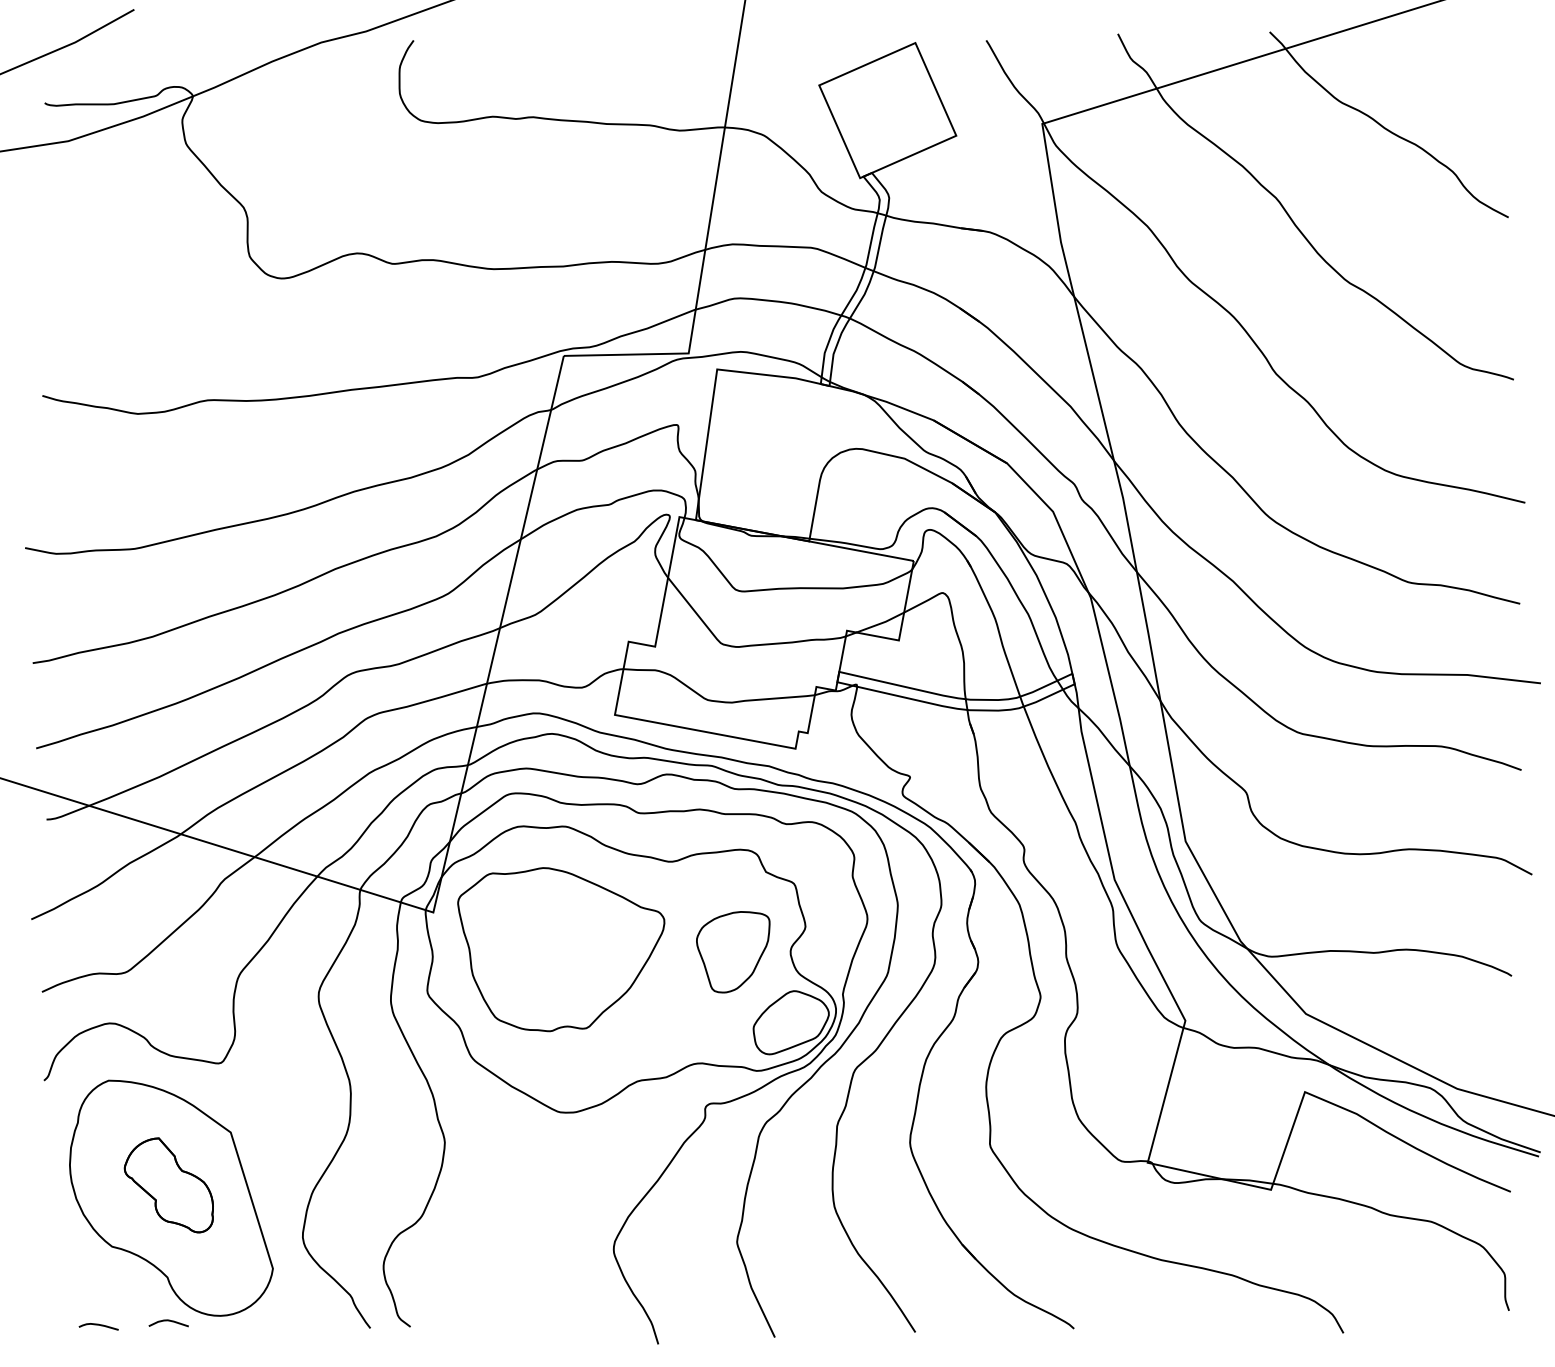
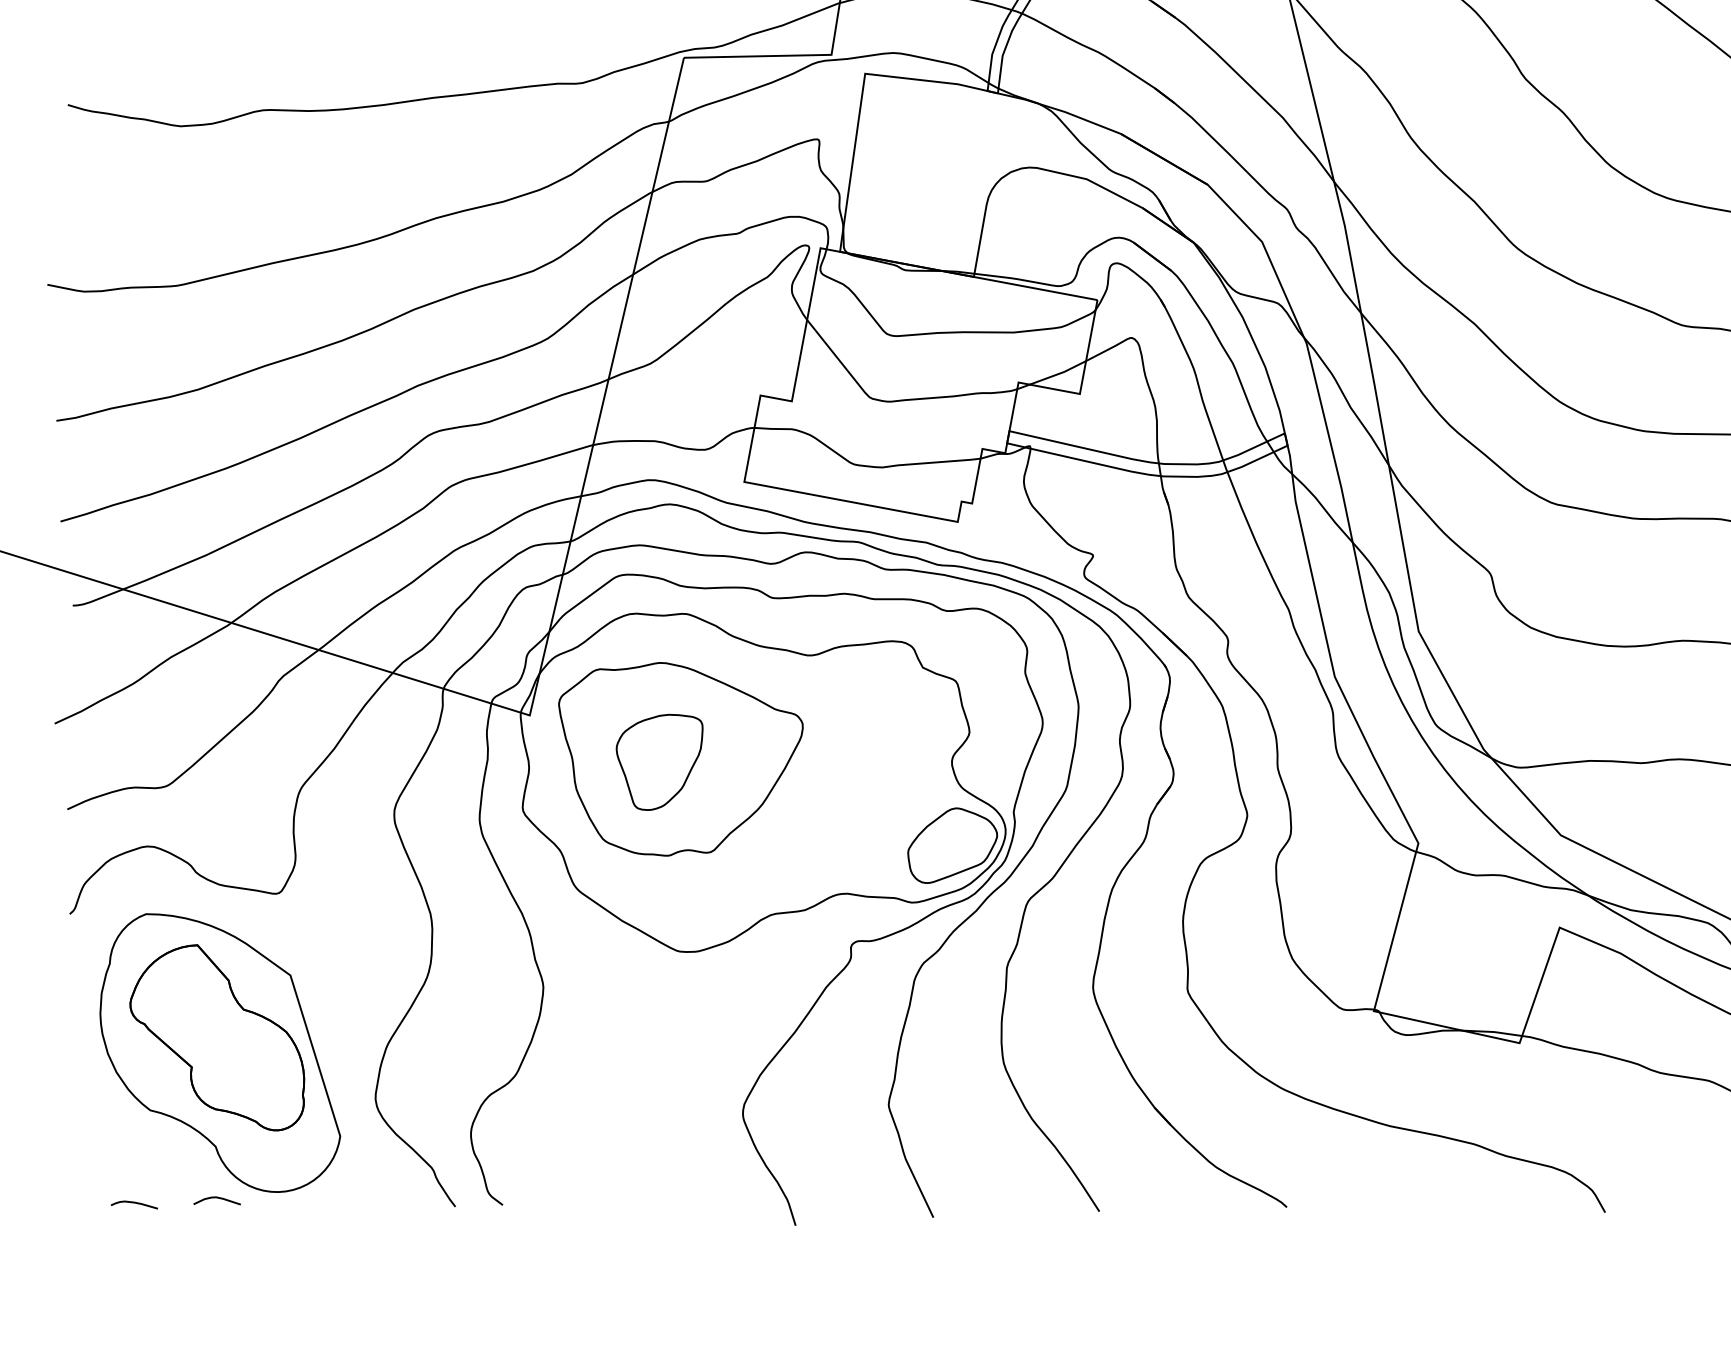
part: (733, 952) -> (659, 762), moved
part: (168, 1185) -> (216, 1038), size x1.67

